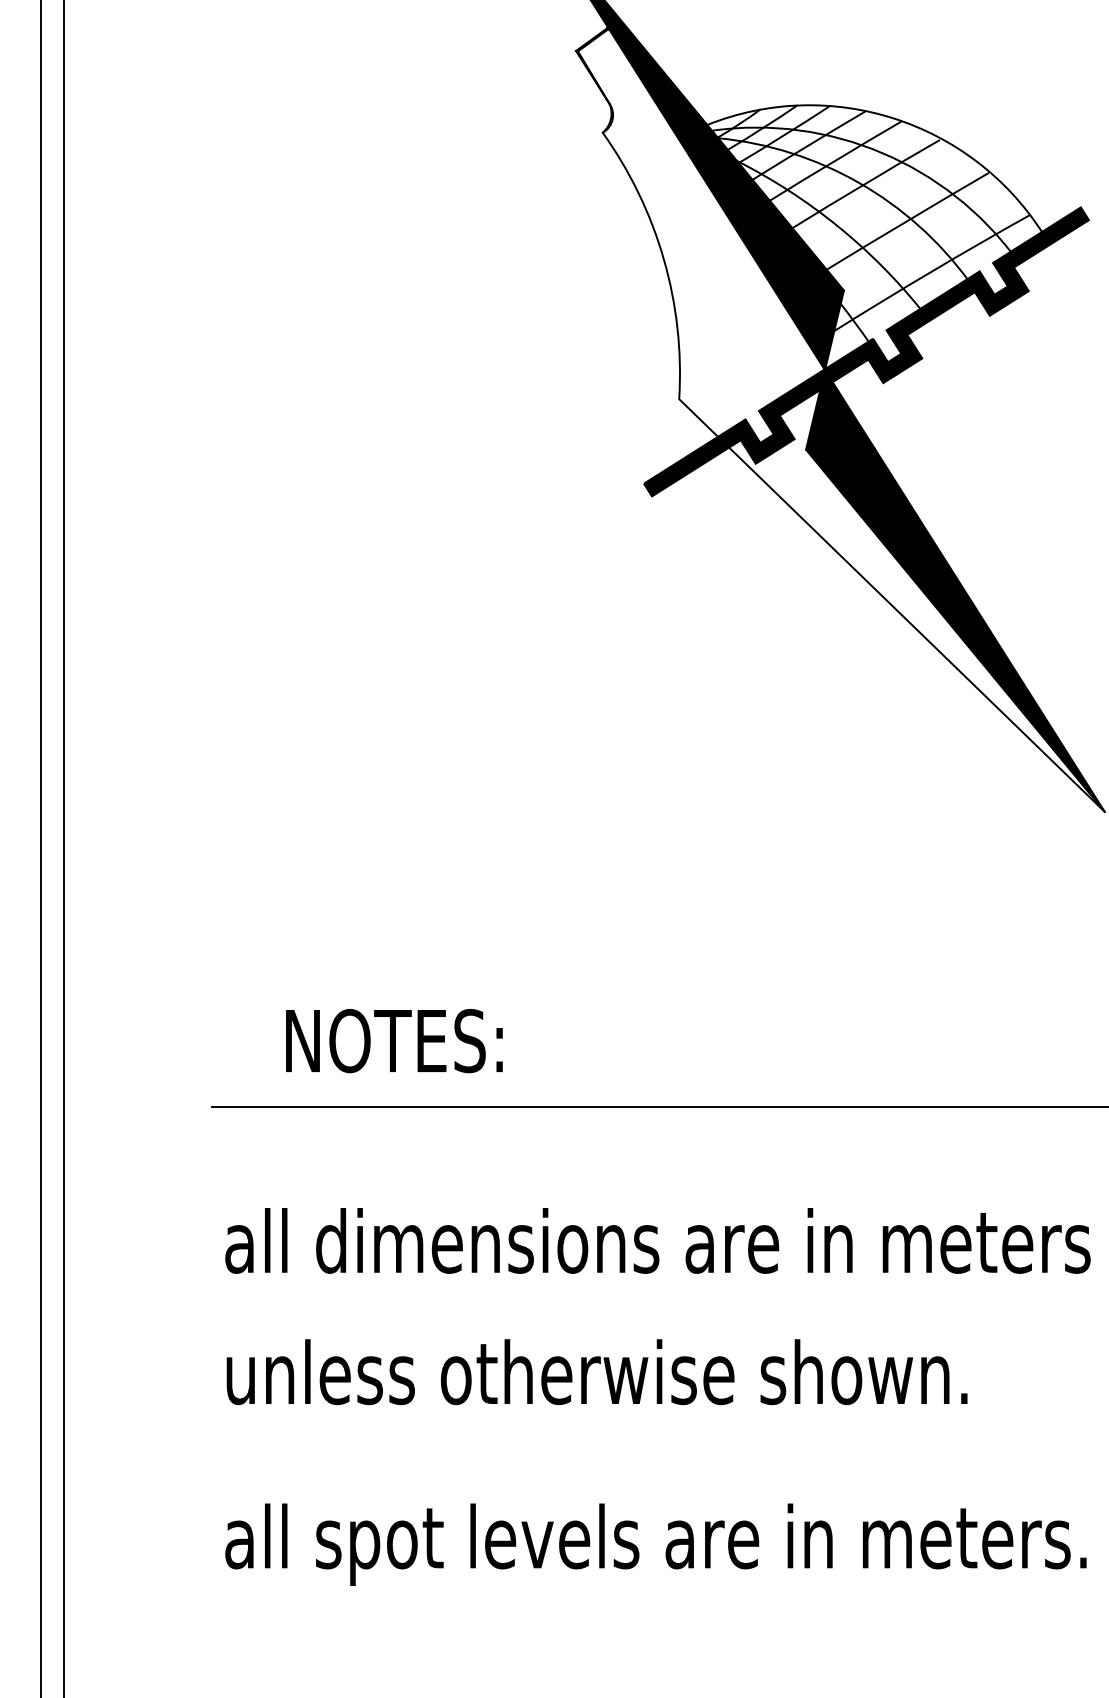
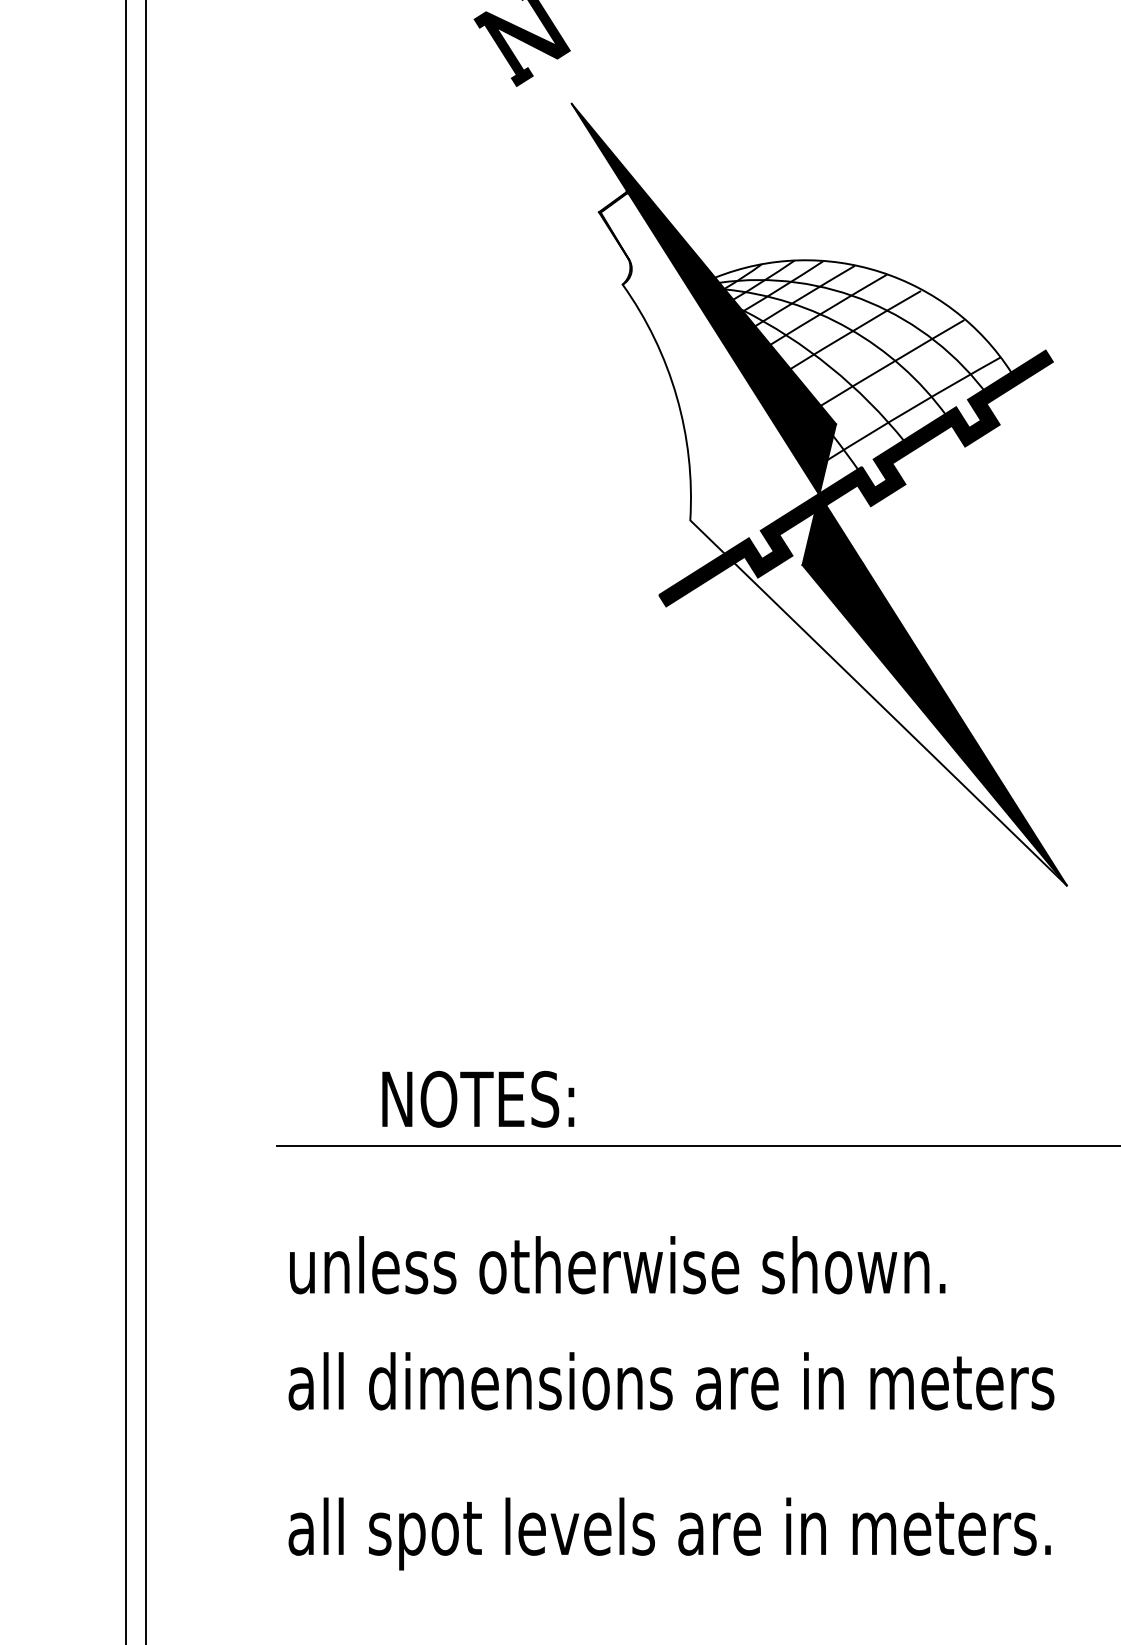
text: (394, 1040) -> (478, 1098), moved
text: (657, 1241) -> (671, 1265), all dimensions are in meters -> unless otherwise shown.
text: (657, 1372) -> (671, 1381), unless otherwise shown. -> all dimensions are in meters

